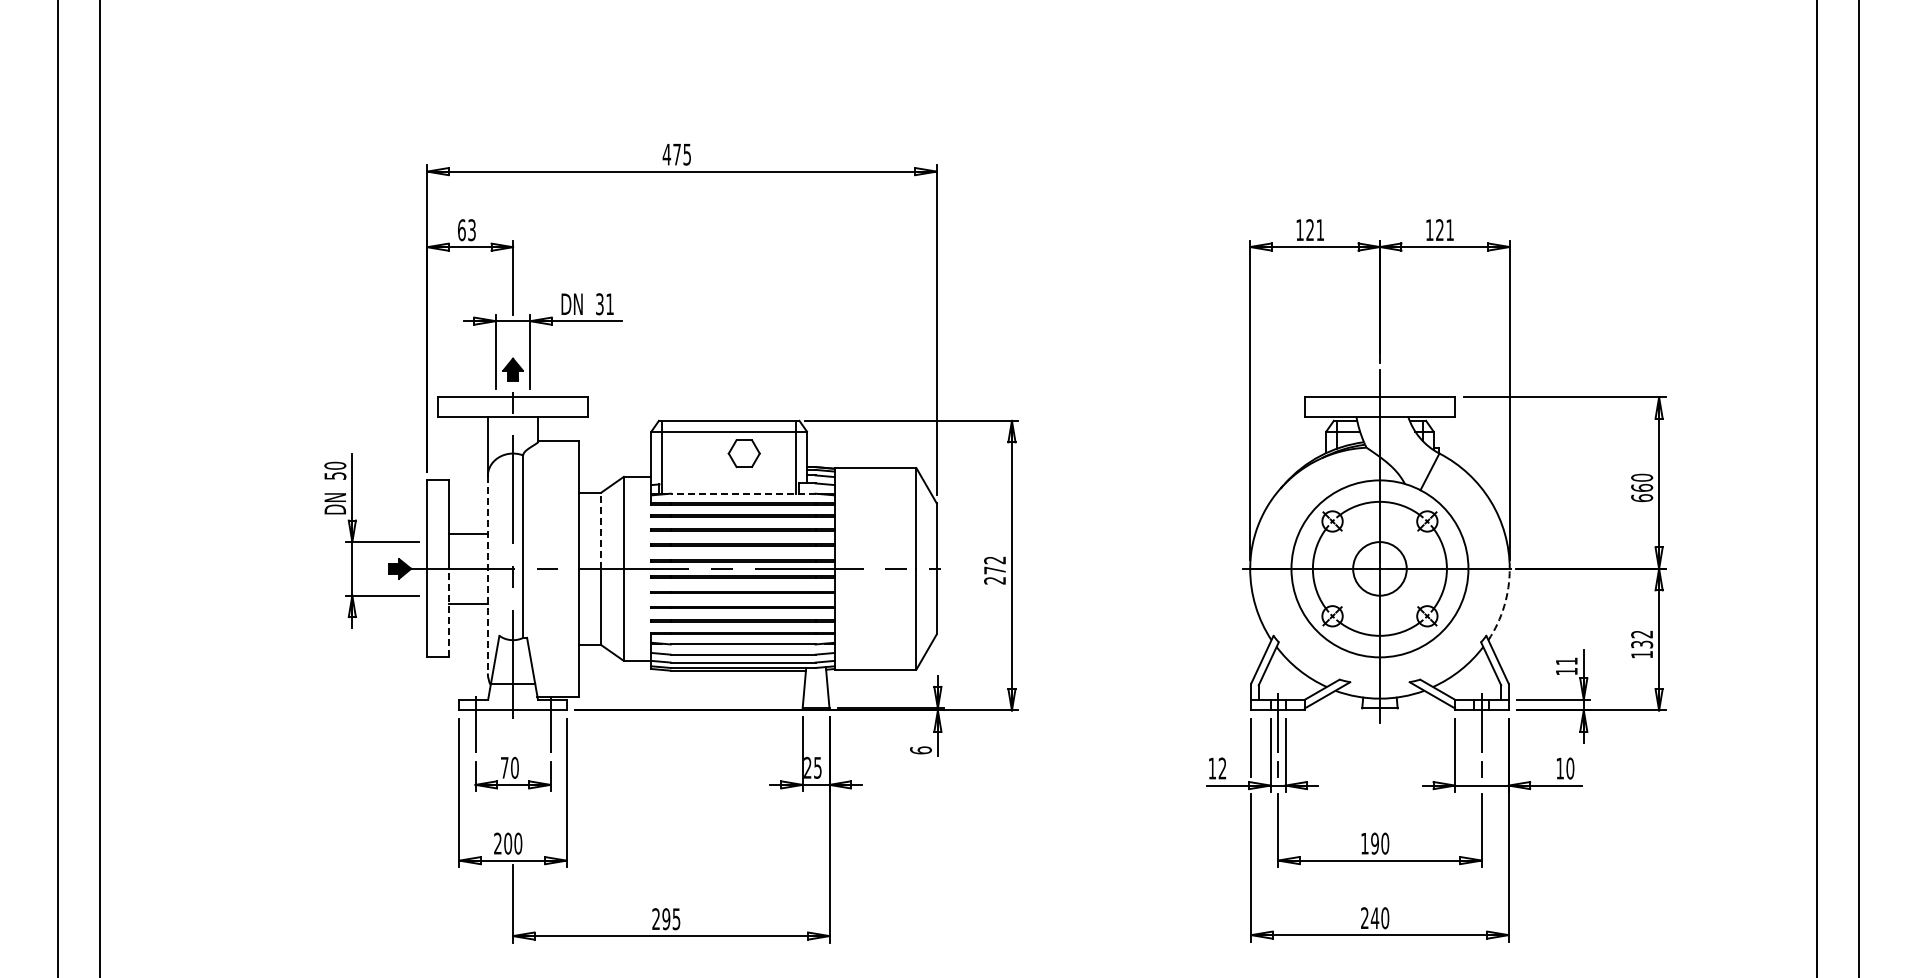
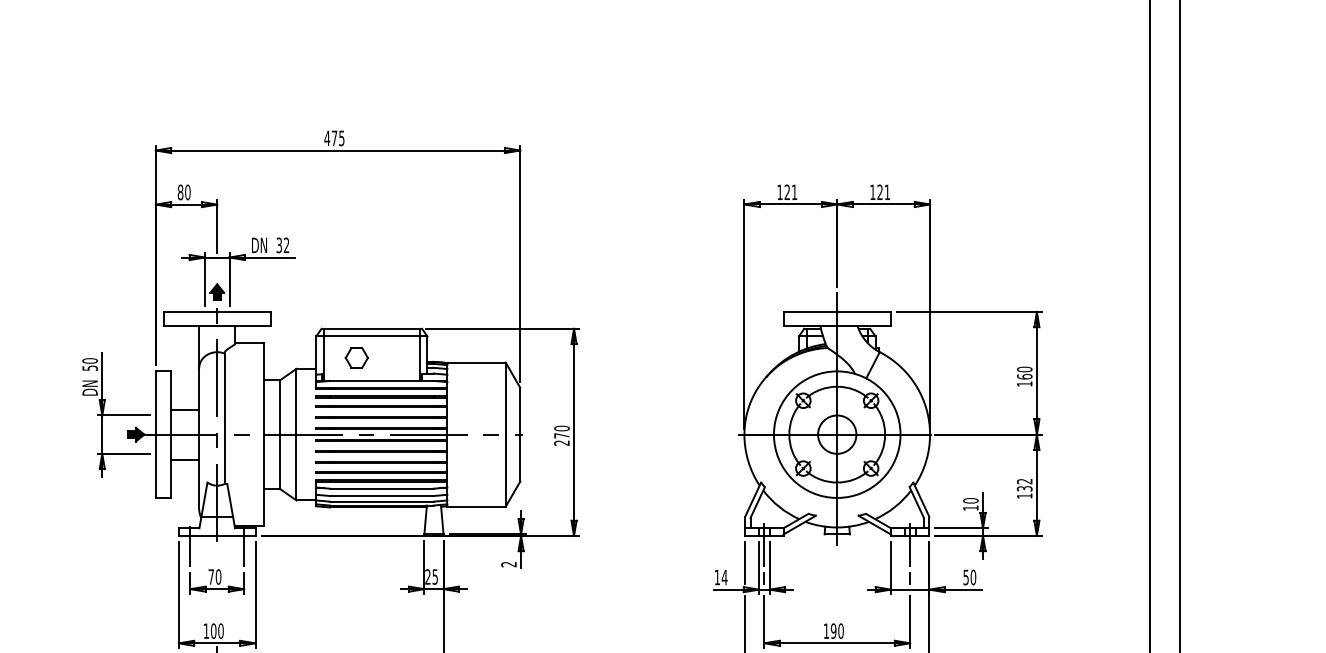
text: (466, 230) -> (183, 192), 63 -> 80
text: (609, 303) -> (286, 244), 31 -> 32
part: (743, 453) -> (356, 357), moved
line: (742, 493) -> (381, 380), dashed -> solid
text: (1642, 498) -> (1025, 384), 660 -> 160
line: (601, 530) -> (280, 407), dashed -> solid
text: (995, 560) -> (562, 428), 272 -> 270
line: (487, 574) -> (198, 438), dashed -> solid
arc: (1504, 606) -> (926, 461), dashed -> solid
line: (448, 612) -> (171, 465), dashed -> solid
text: (1566, 661) -> (970, 500), 11 -> 10
text: (920, 750) -> (508, 564), 6 -> 2
text: (1222, 768) -> (724, 577), 12 -> 14
text: (1559, 768) -> (965, 577), 10 -> 50
text: (497, 843) -> (206, 631), 200 -> 100

